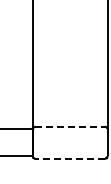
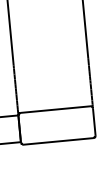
line: (70, 126) -> (55, 109), dashed -> solid
line: (70, 158) -> (58, 141), dashed -> solid

